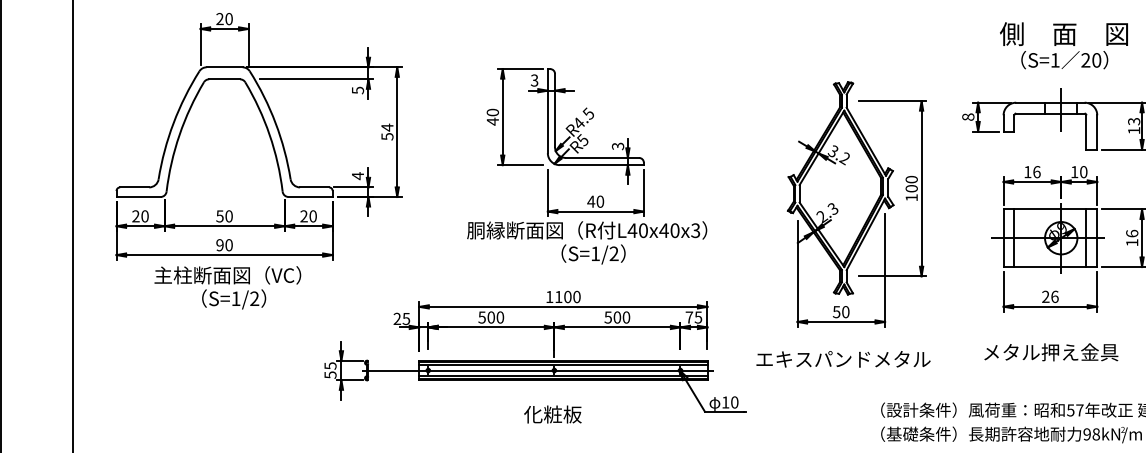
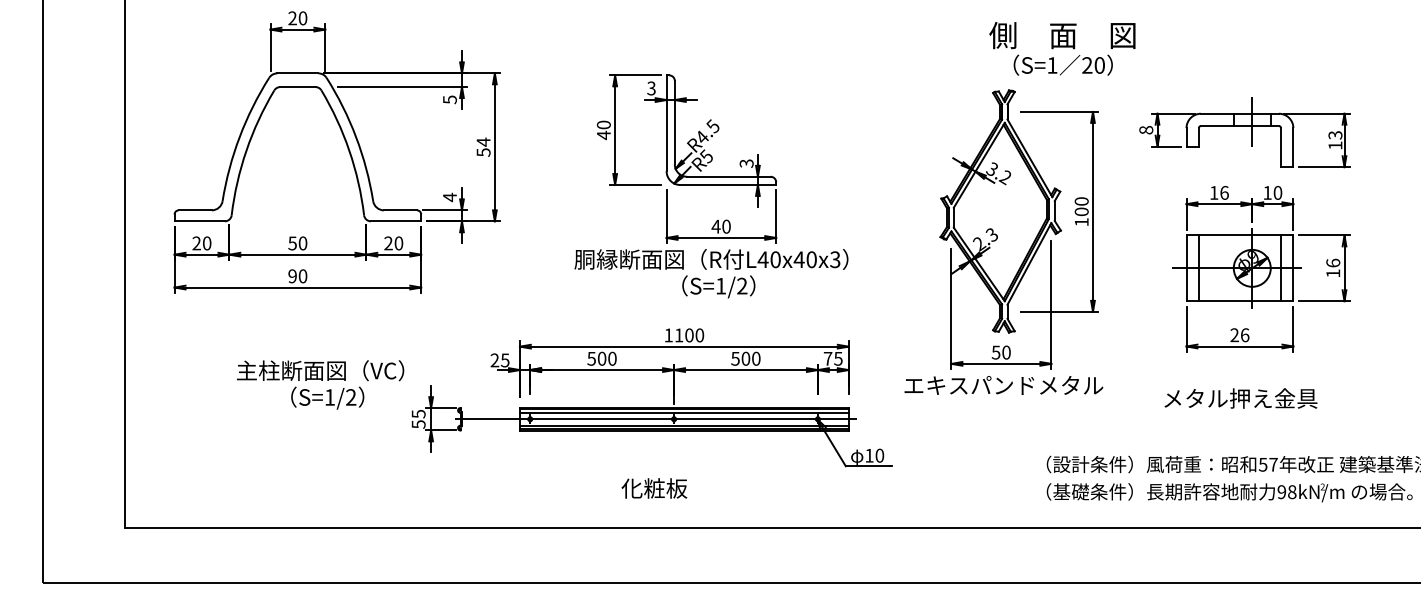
text: (1064, 45) -> (1062, 48), moved
text: (227, 287) -> (320, 384), moved
text: (843, 359) -> (1003, 385), moved
text: (553, 414) -> (654, 488), moved

